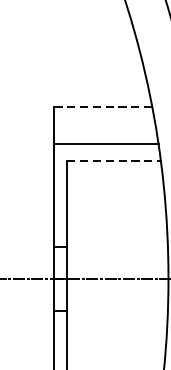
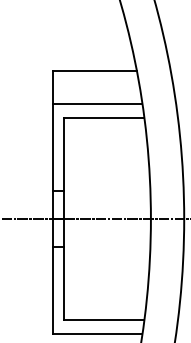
line: (102, 107) -> (94, 71), dashed -> solid
line: (114, 161) -> (104, 118), dashed -> solid

